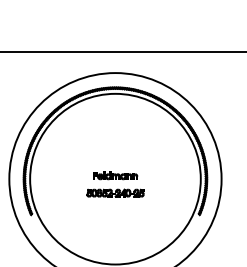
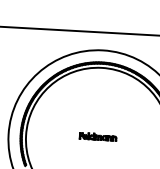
part: (115, 192) -> (97, 150), removed

